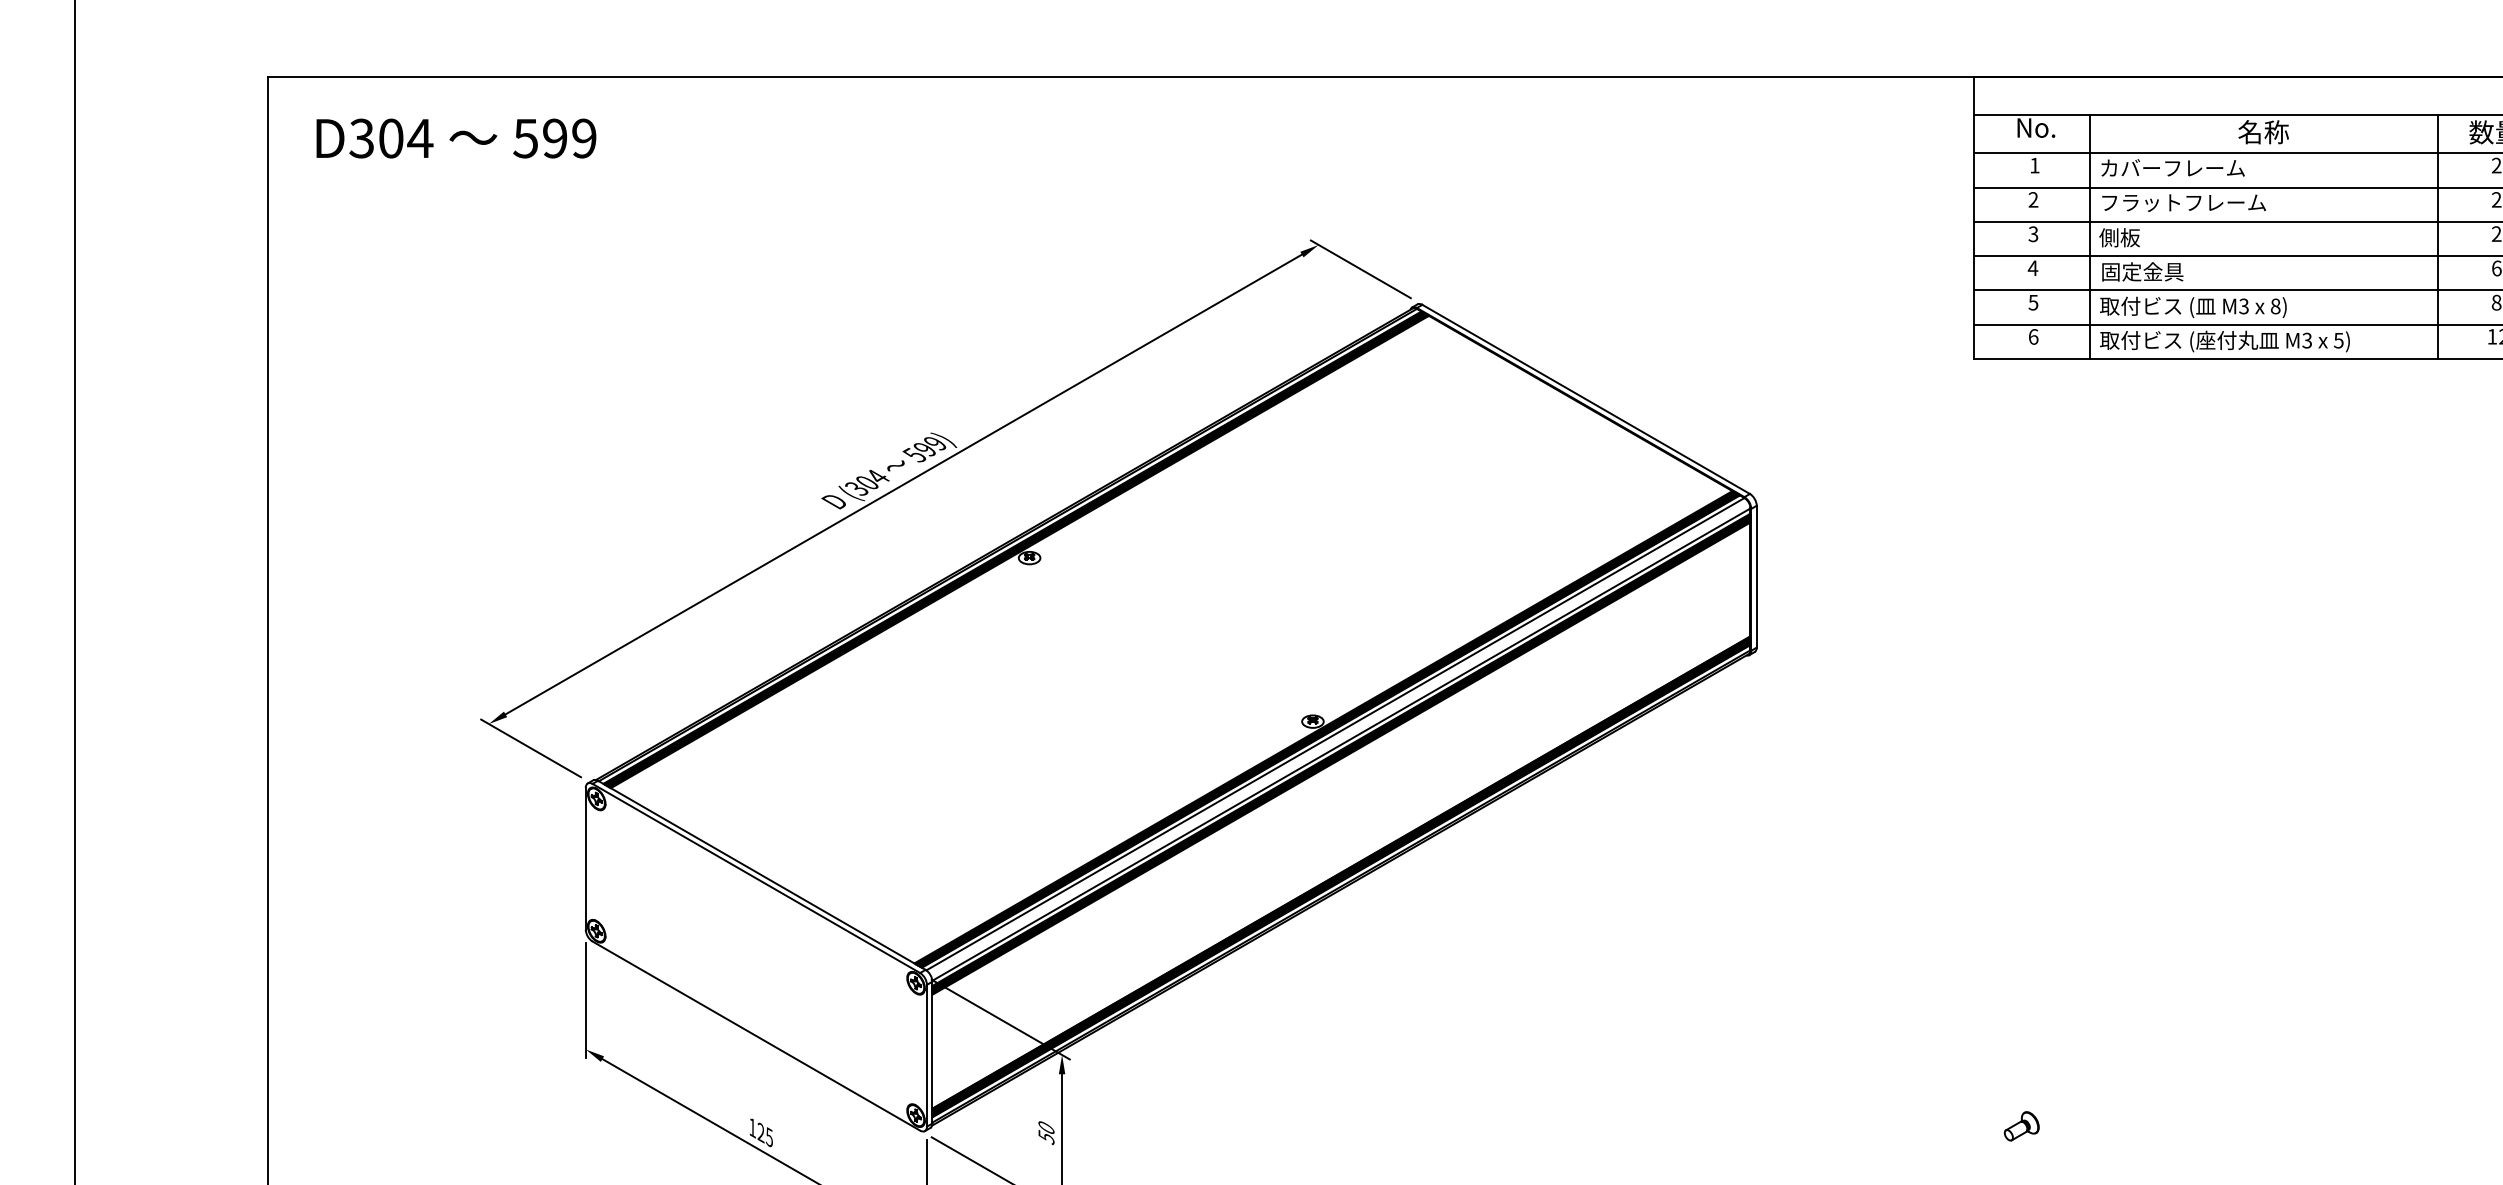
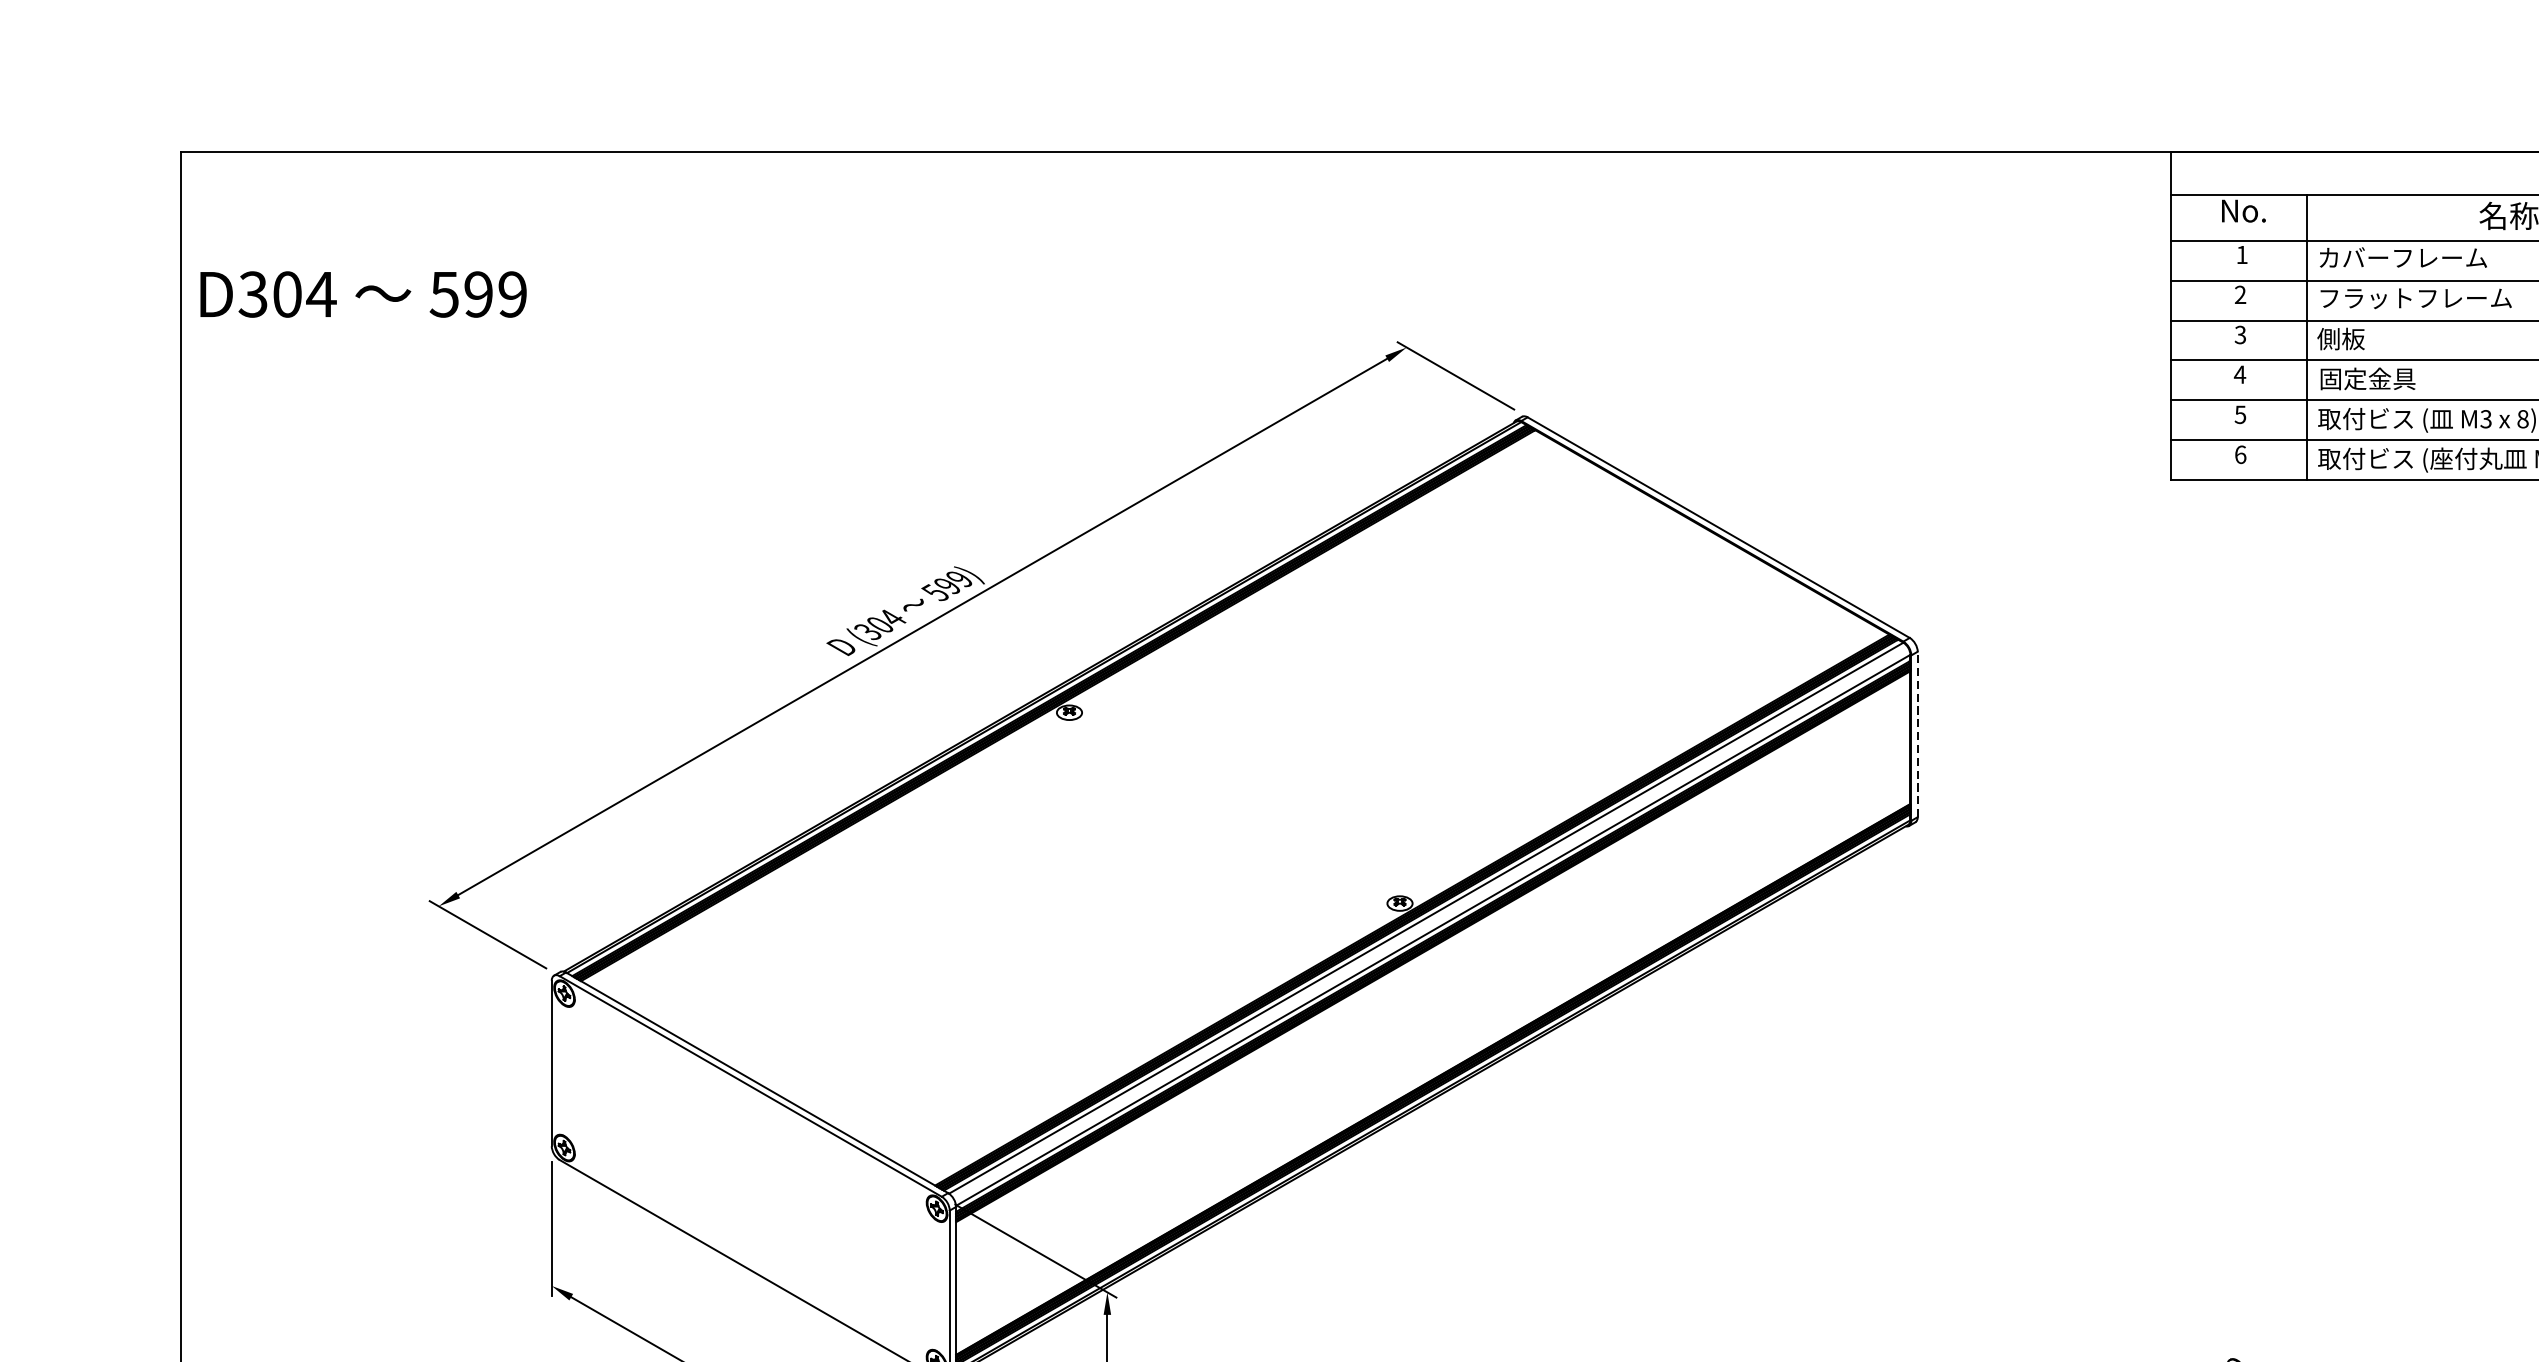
text: (456, 138) -> (363, 294), moved
line: (1756, 576) -> (1917, 734), solid -> dashed

